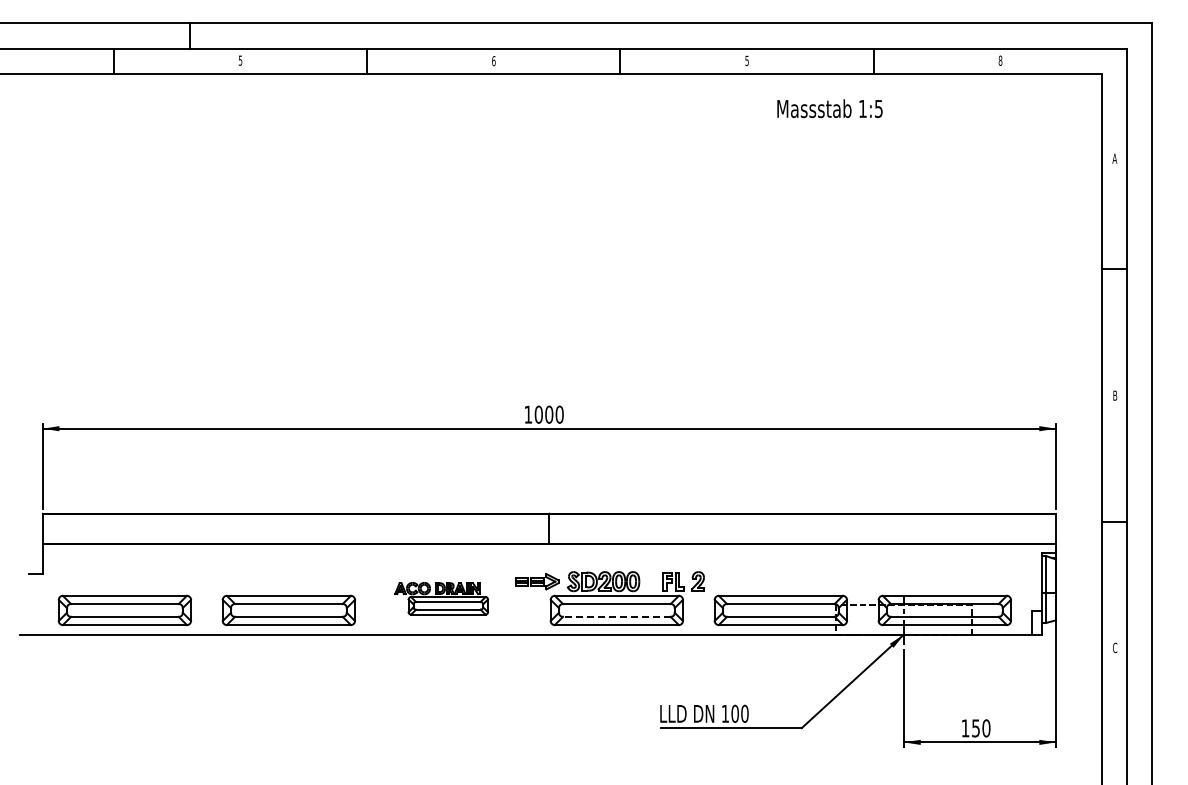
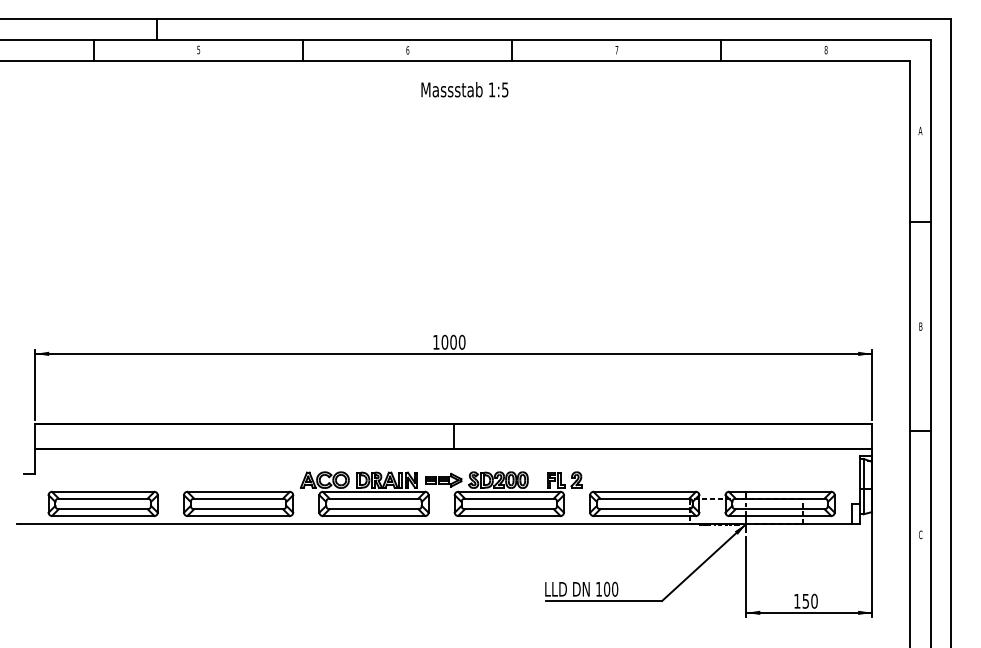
text: (746, 61) -> (616, 50), 5 -> 7
text: (829, 108) -> (464, 89), moved
part: (441, 598) -> (364, 494), size x1.67
line: (616, 616) -> (509, 508), dashed -> solid

